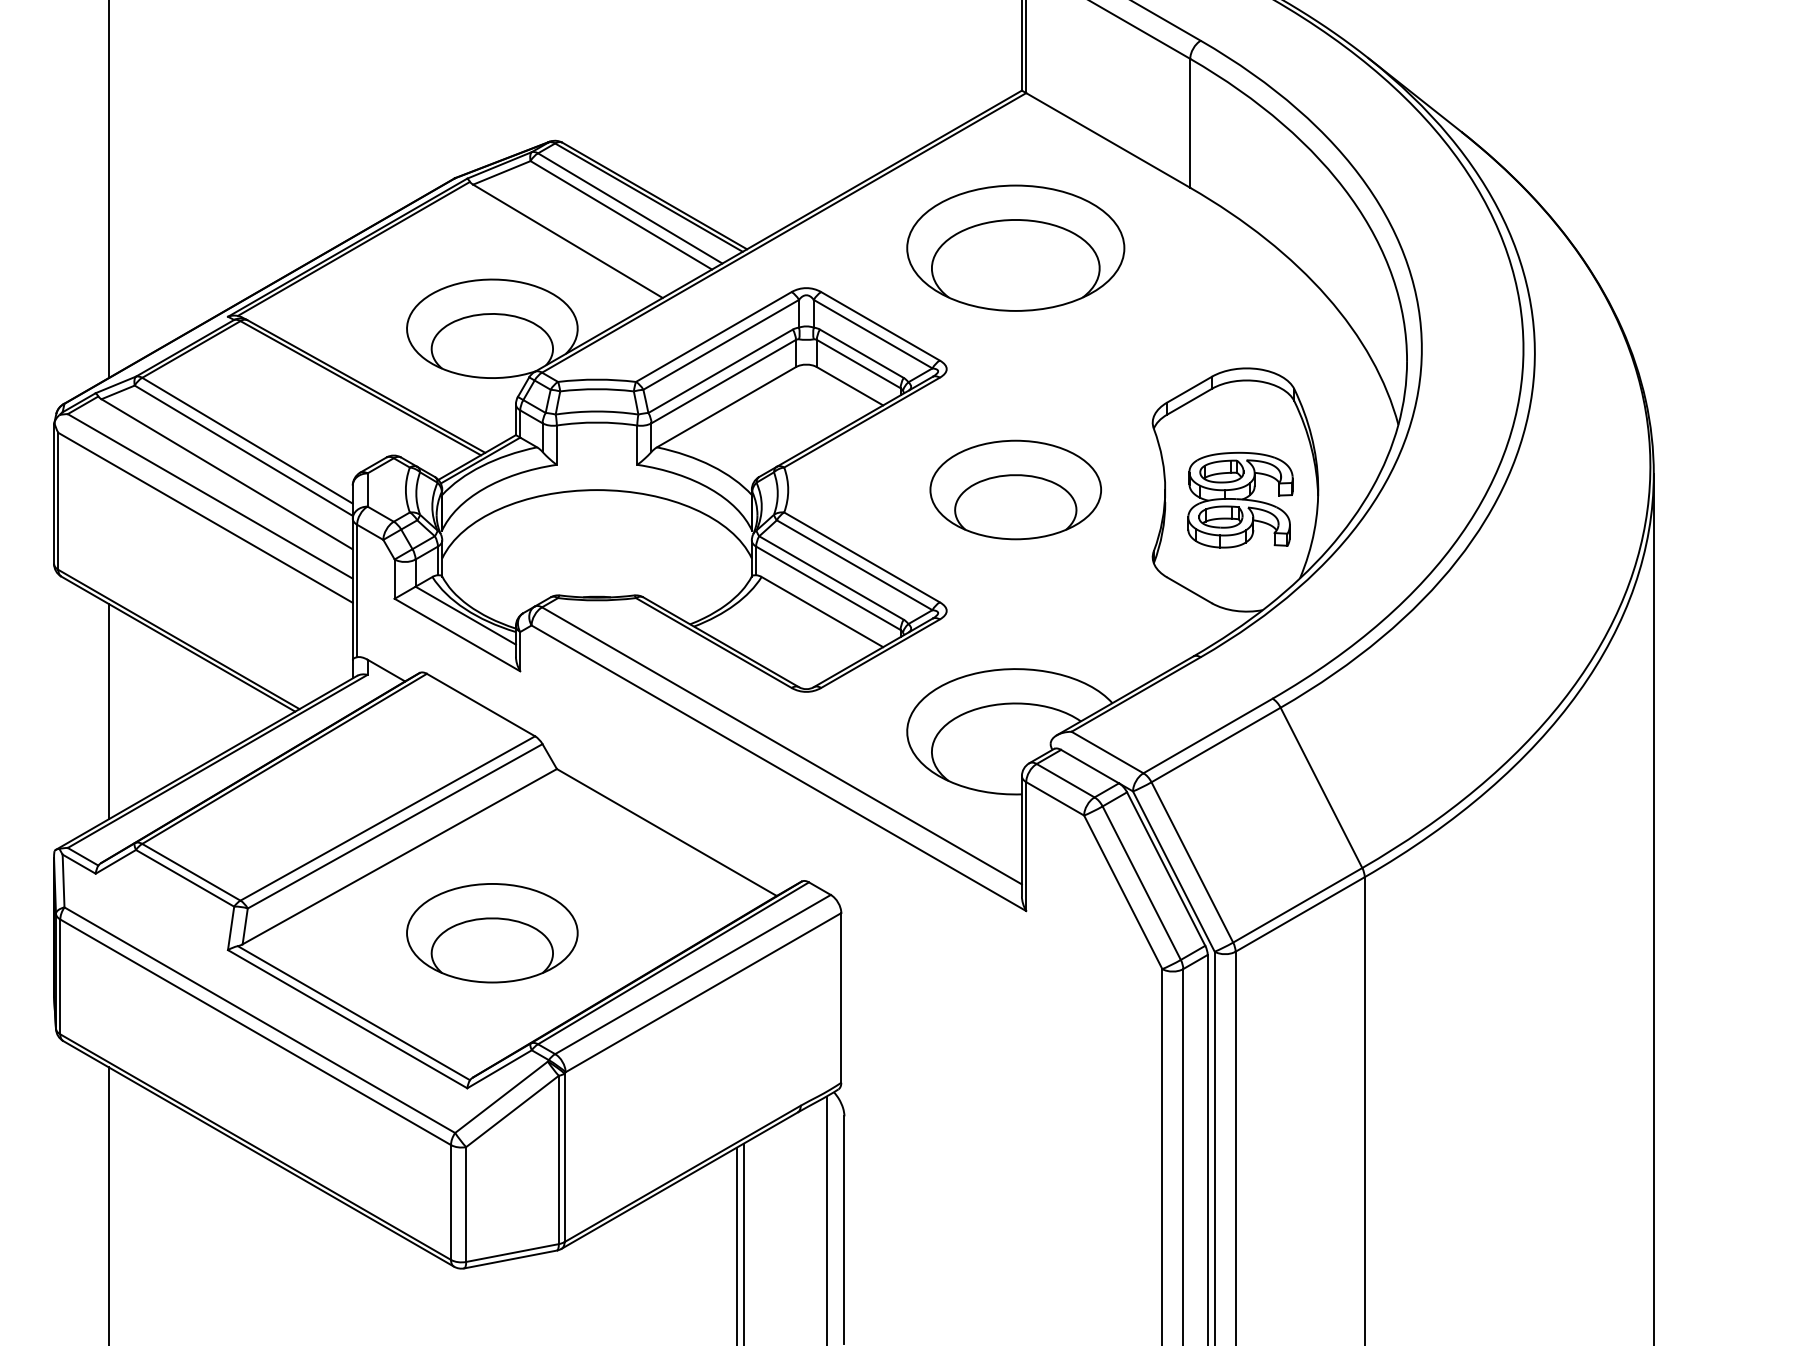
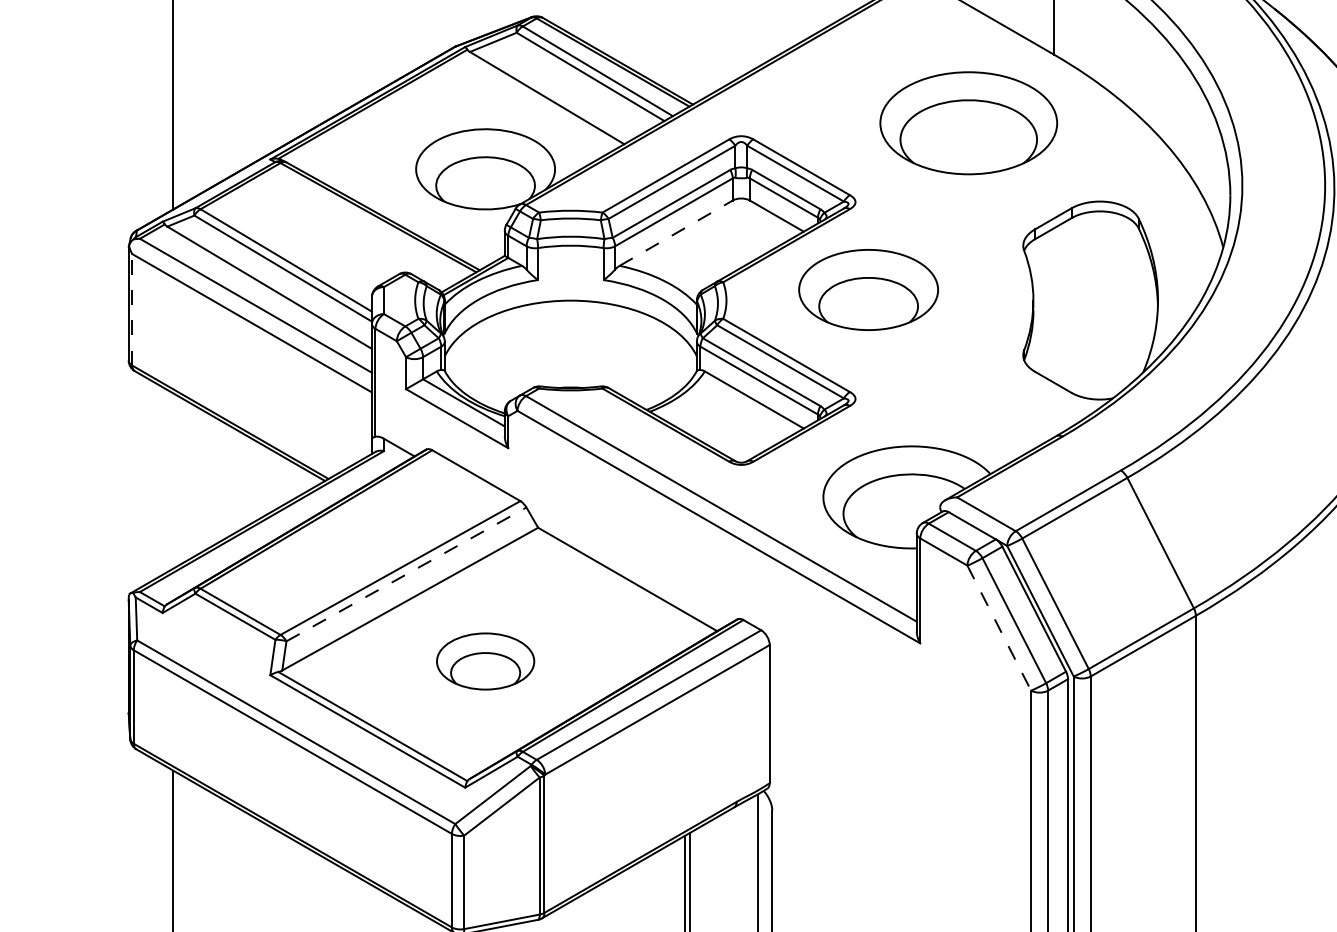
part: (1015, 247) -> (968, 122), moved
line: (726, 406) -> (676, 232), solid -> dashed
part: (1015, 489) -> (868, 289), moved
part: (1240, 499) -> (1094, 308), removed
line: (58, 500) -> (132, 309), solid -> dashed
line: (108, 711) -> (173, 480), removed
line: (395, 826) -> (406, 574), solid -> dashed
line: (1123, 892) -> (999, 628), solid -> dashed
part: (492, 933) -> (485, 661), size x0.7

